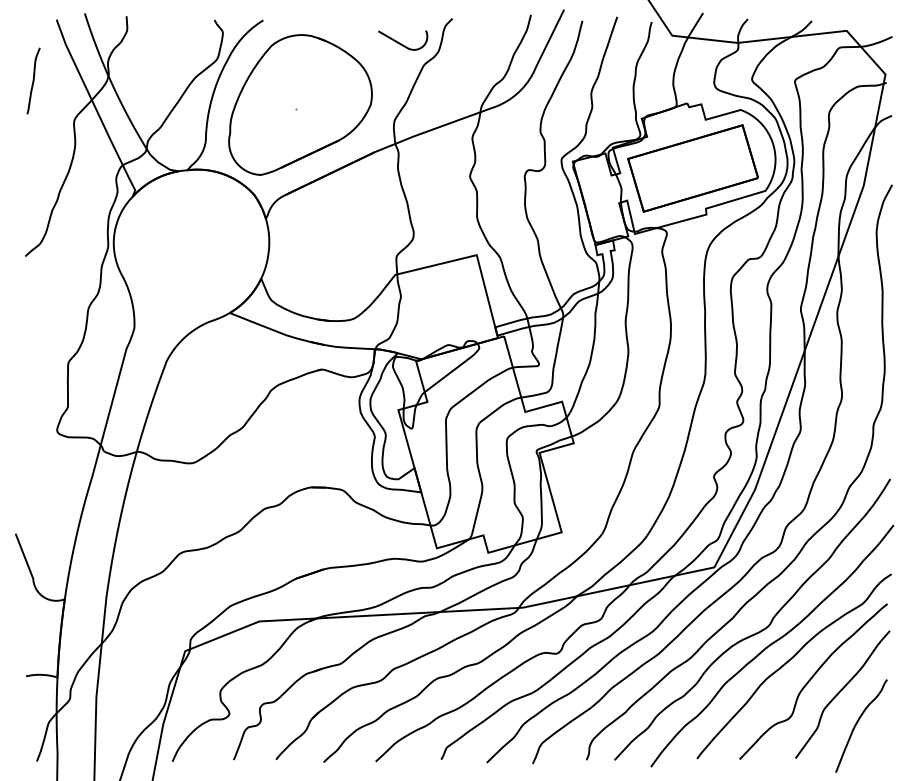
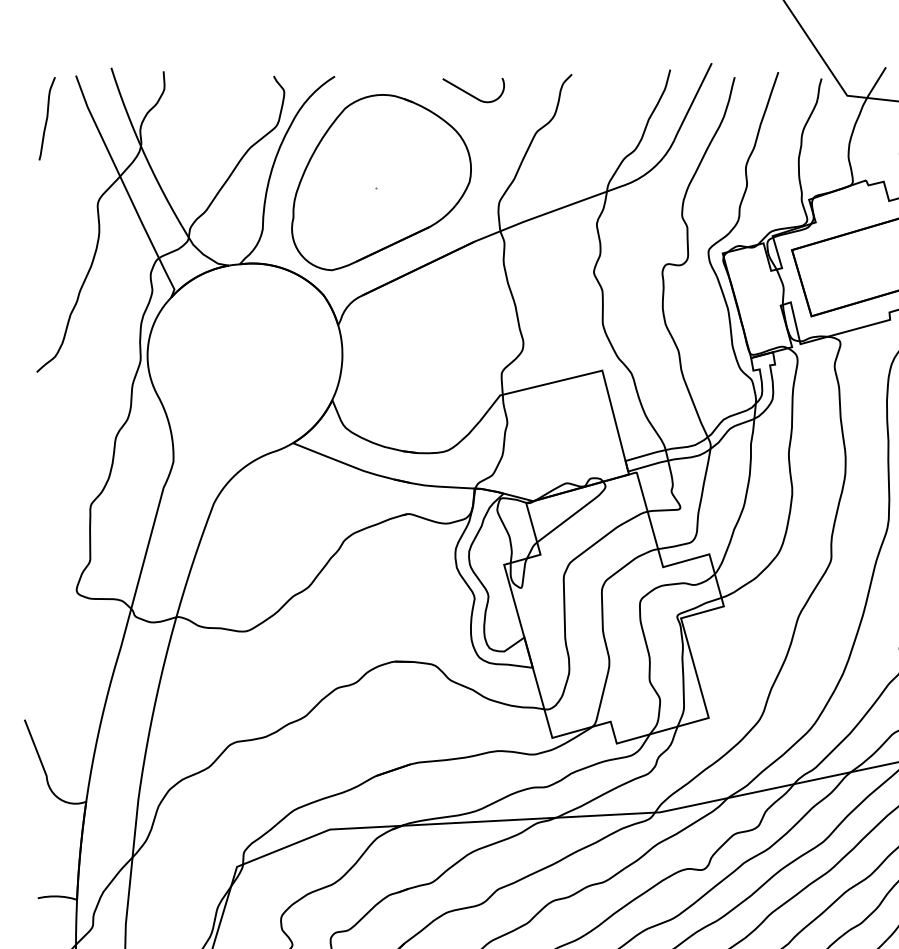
curve: (401, 43) -> (471, 94), moved
curve: (33, 80) -> (47, 118), moved

